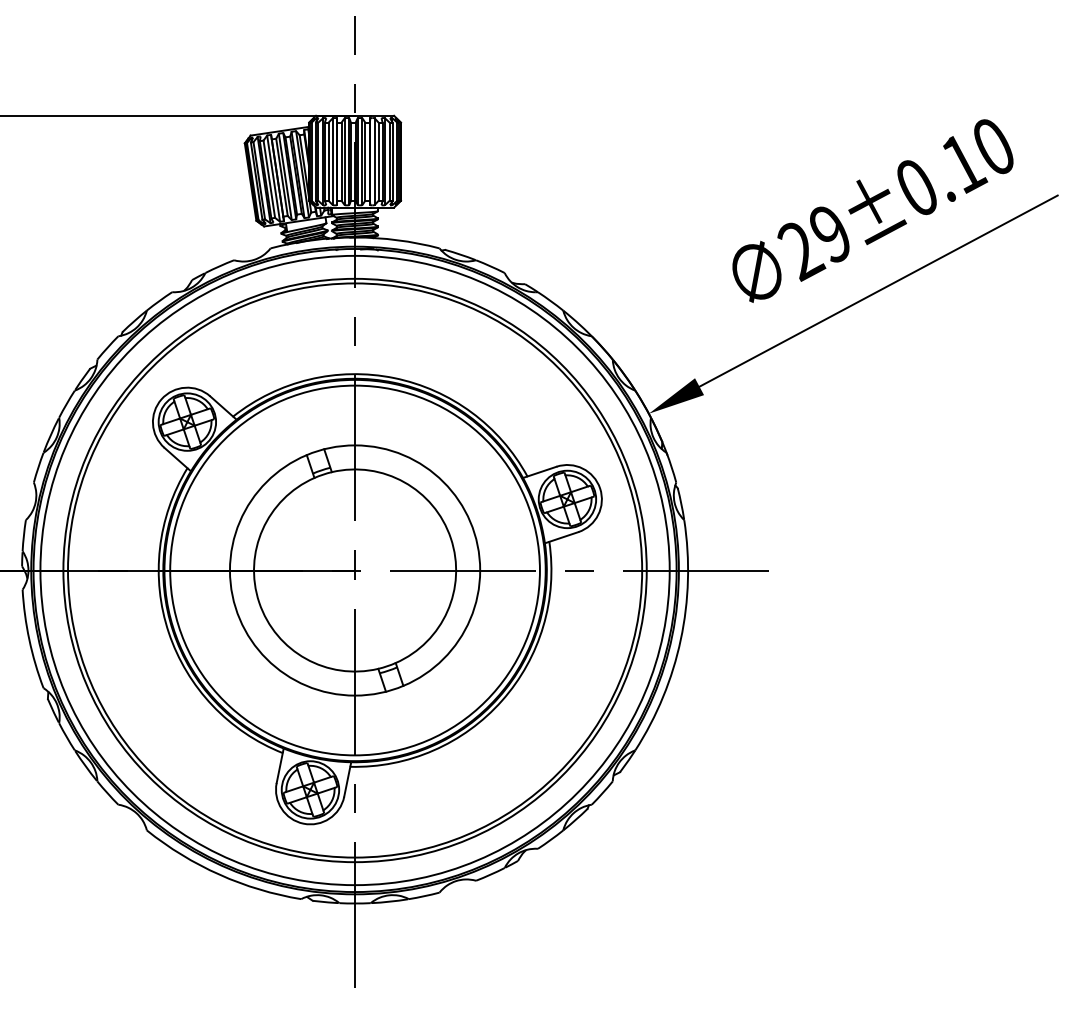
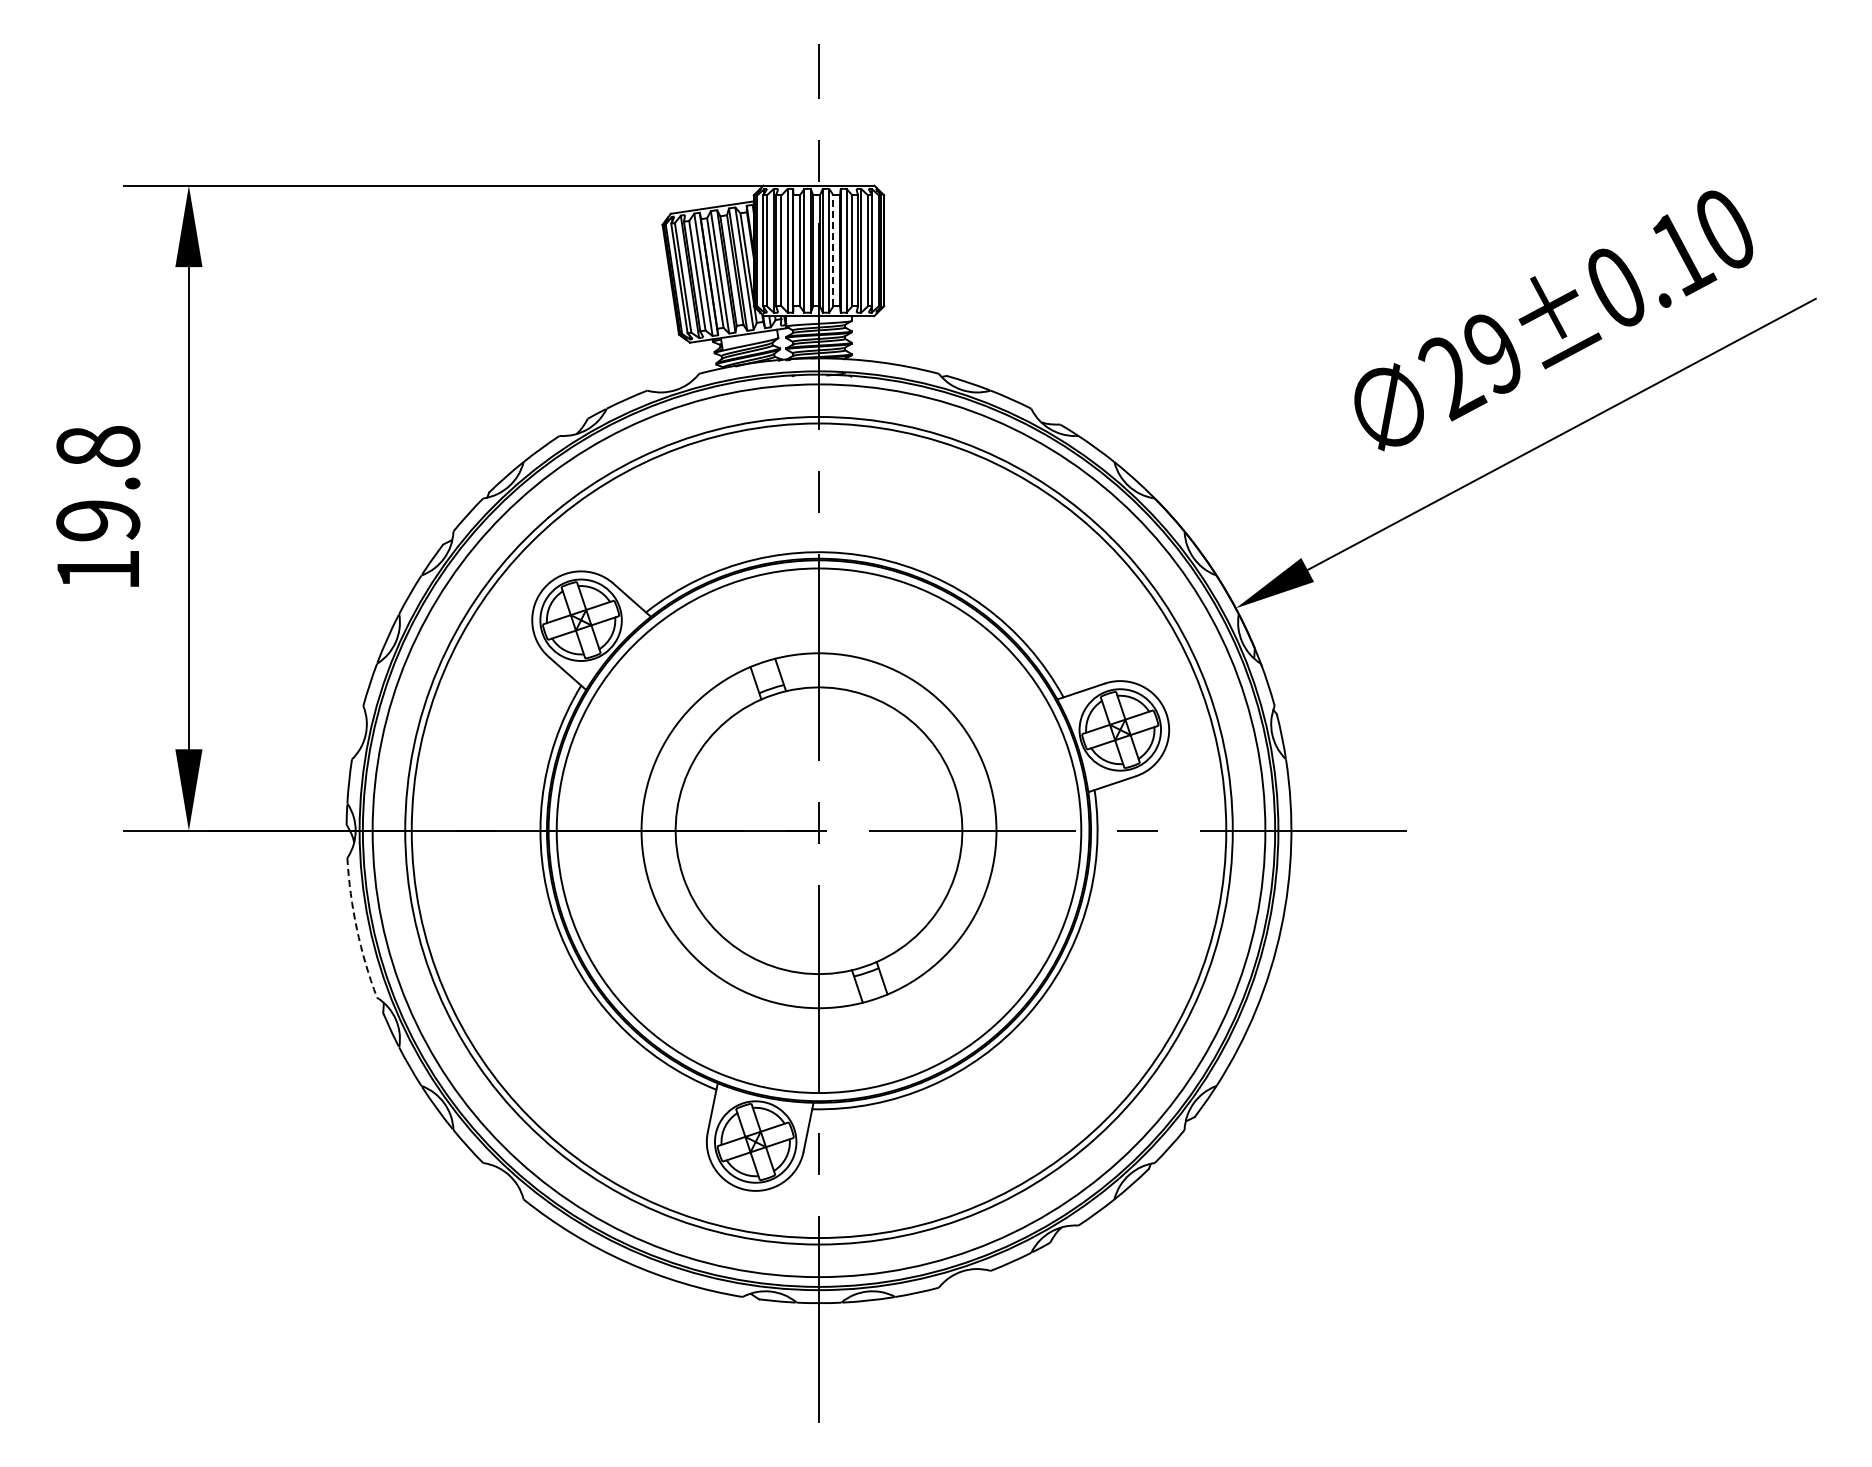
line: (365, 161) -> (833, 250), solid -> dashed
arc: (29, 639) -> (356, 928), solid -> dashed

